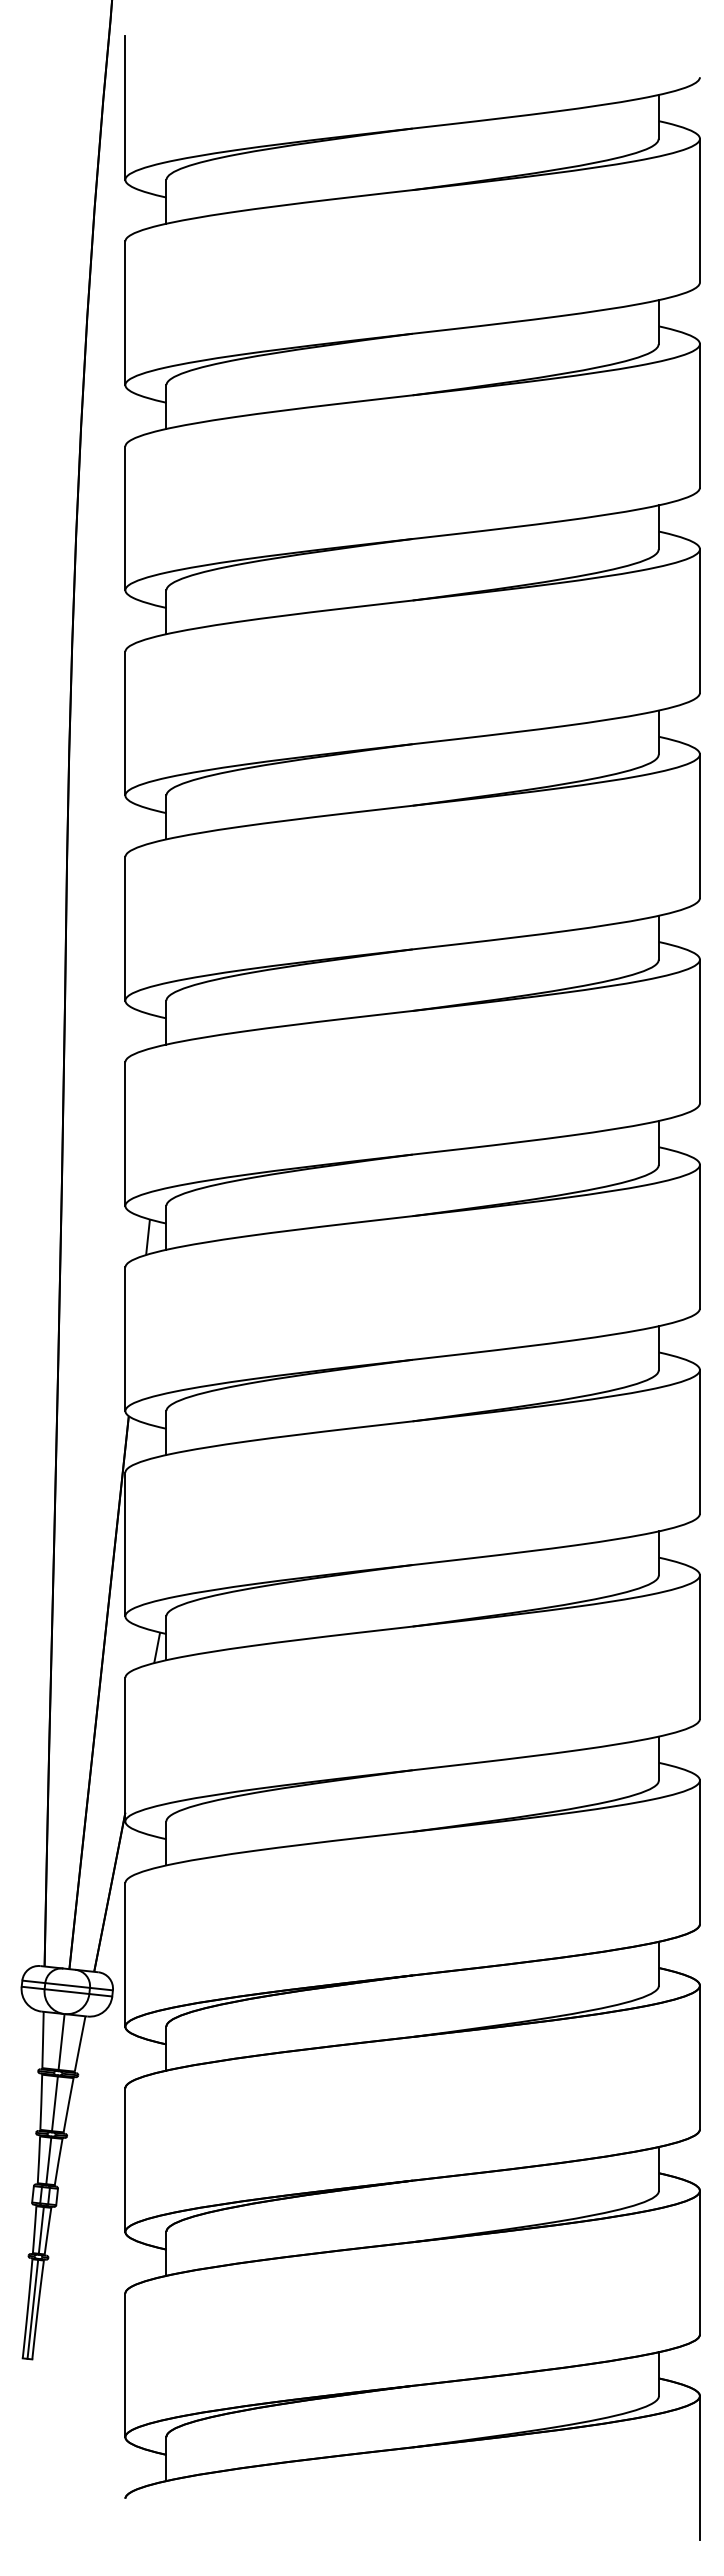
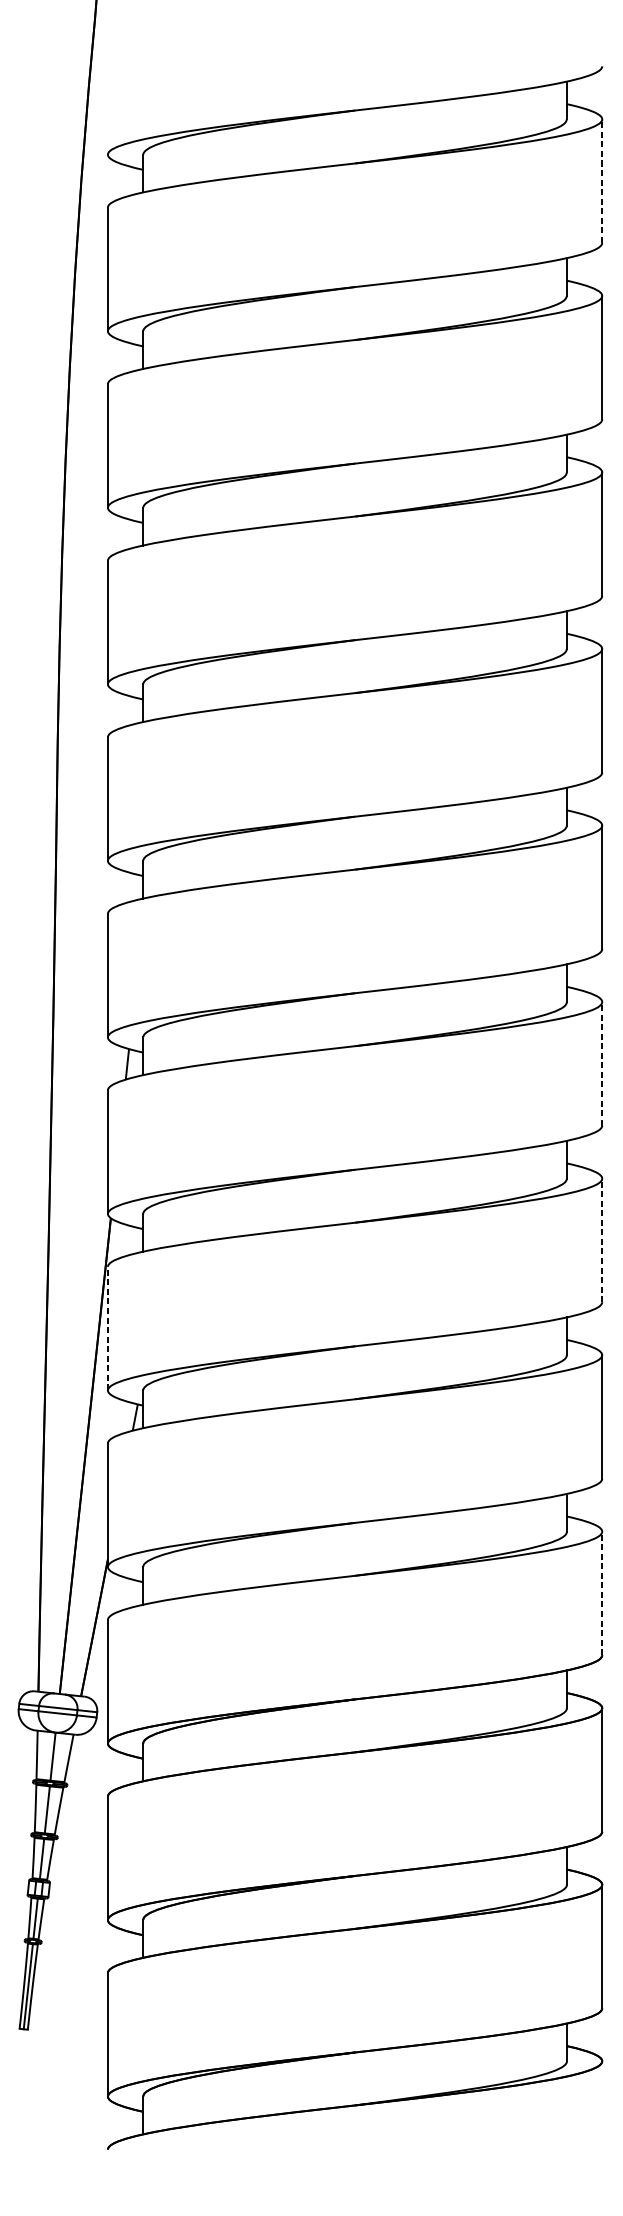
line: (125, 107) -> (108, 92), removed
line: (699, 210) -> (601, 181), solid -> dashed
line: (699, 1236) -> (601, 1063), solid -> dashed
line: (699, 1441) -> (601, 1240), solid -> dashed
line: (125, 1544) -> (108, 1328), solid -> dashed
line: (699, 1852) -> (601, 1593), solid -> dashed
line: (699, 2467) -> (601, 2122), removed

